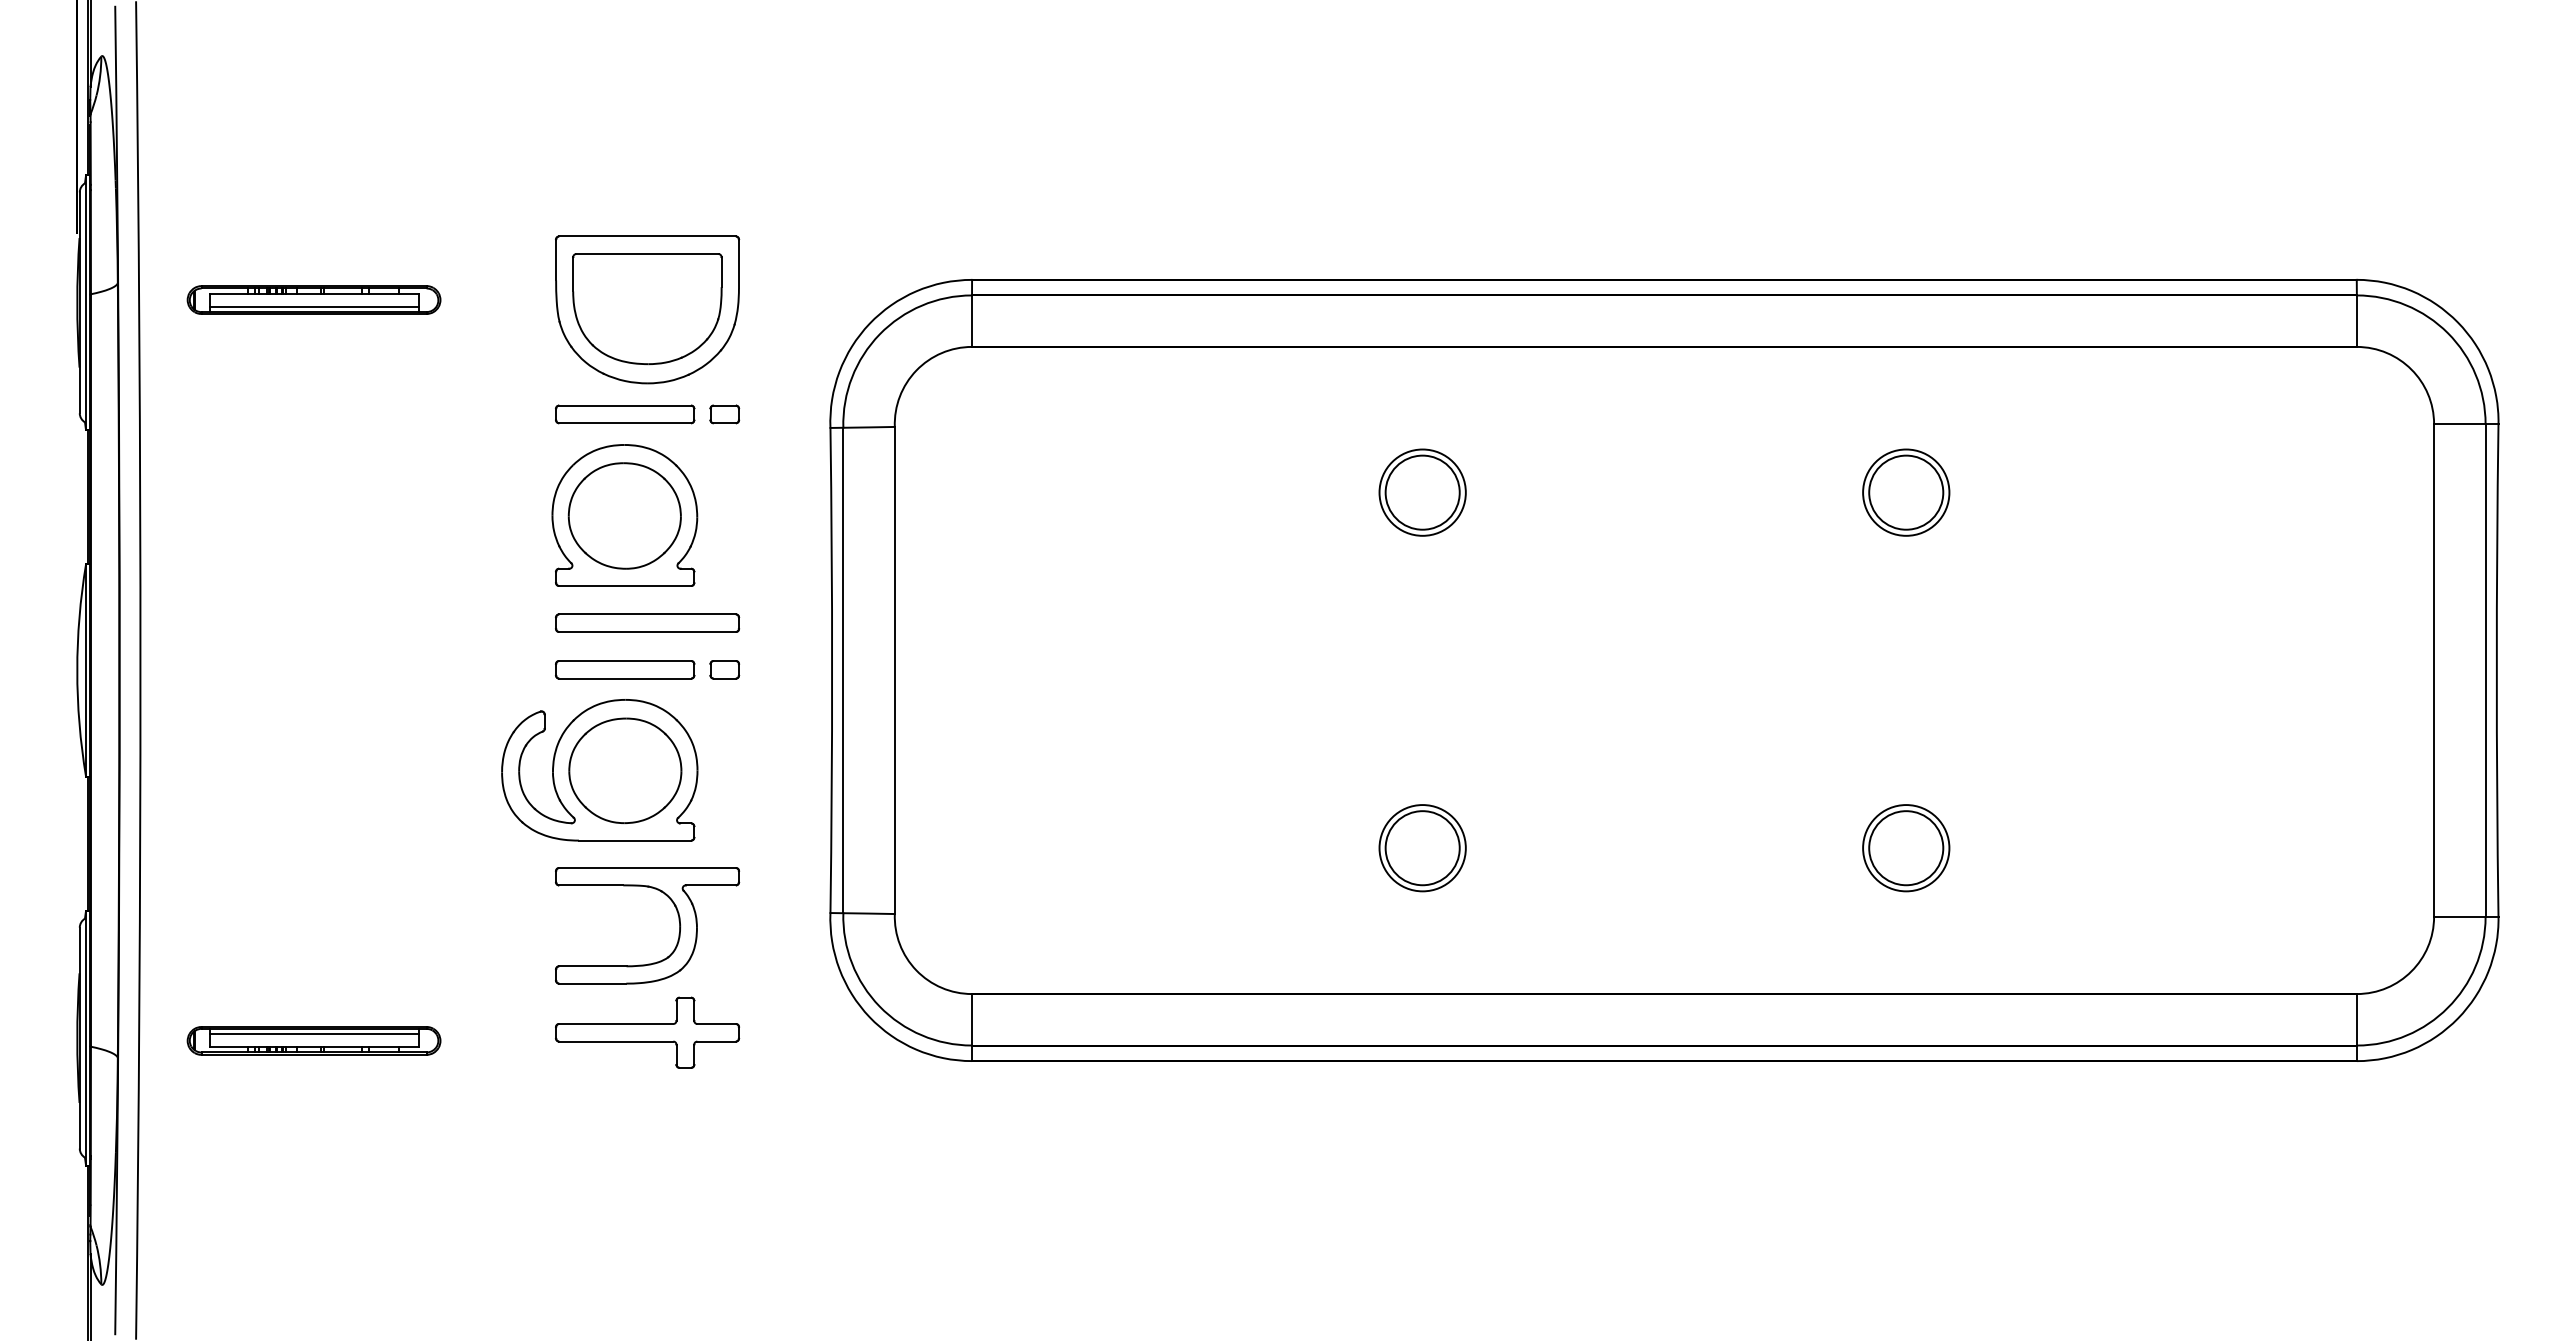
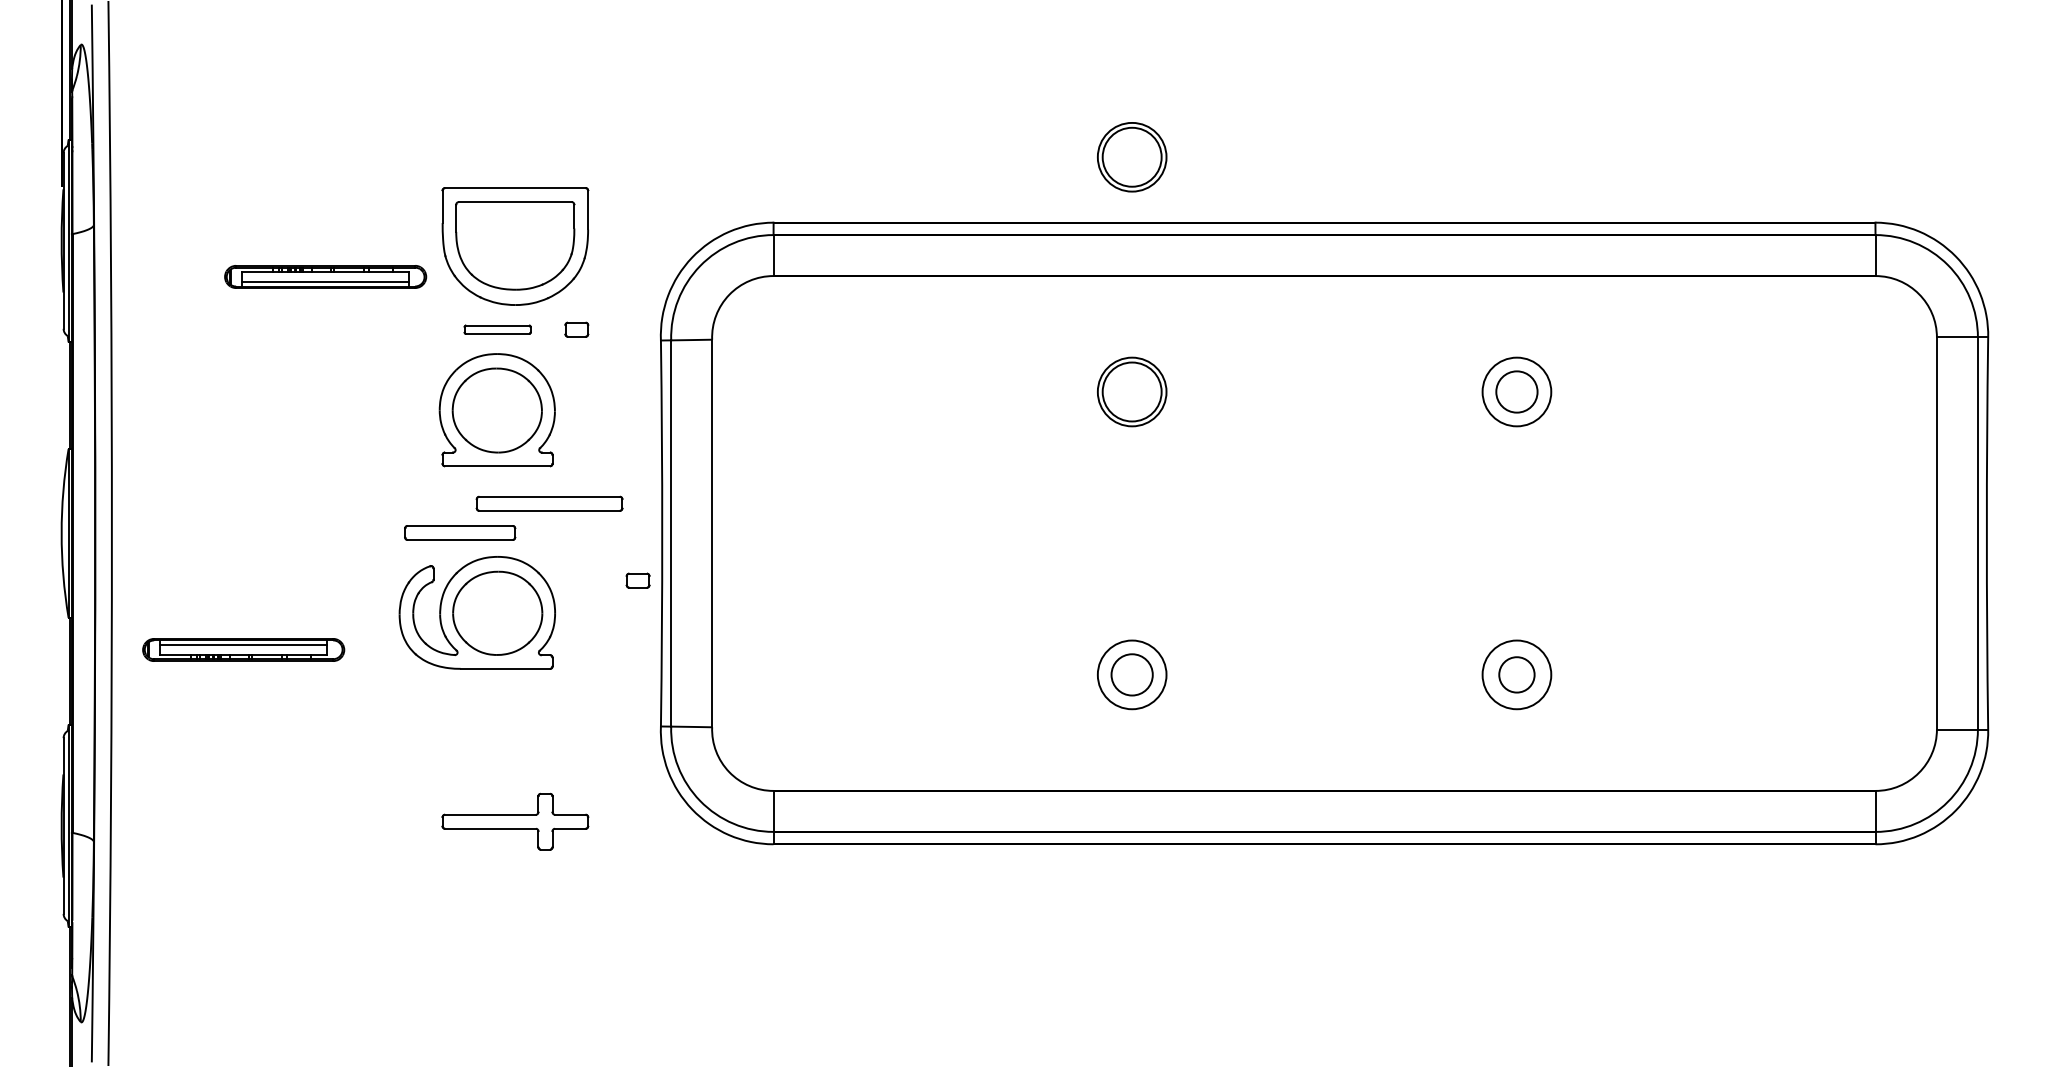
part: (1422, 197) -> (1132, 157), added
part: (313, 299) -> (325, 276), moved
part: (625, 414) -> (497, 329), size x0.6
circle: (1906, 492) -> (1517, 391), size x0.7
part: (647, 622) -> (549, 503), moved
part: (625, 669) -> (460, 532), moved
part: (724, 669) -> (637, 580), moved
circle: (1422, 848) -> (1132, 675), size x0.7
circle: (1906, 848) -> (1517, 675), size x0.6
part: (678, 920) -> (540, 732), removed
part: (313, 1040) -> (243, 649), moved

